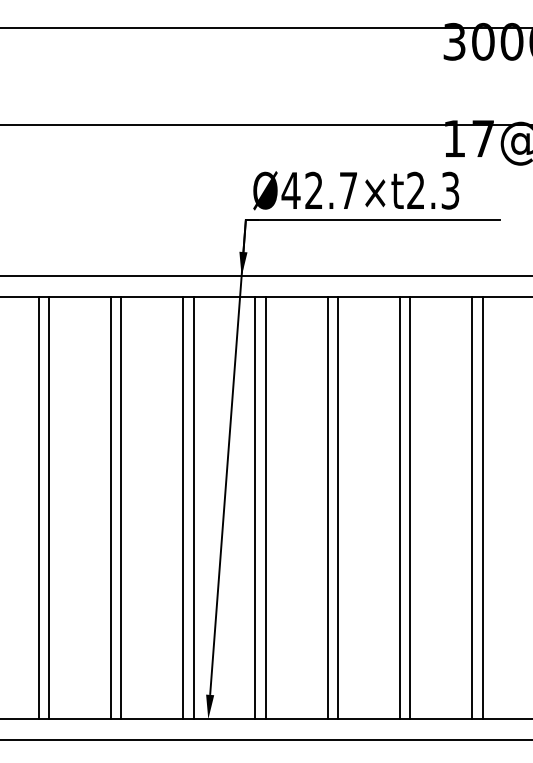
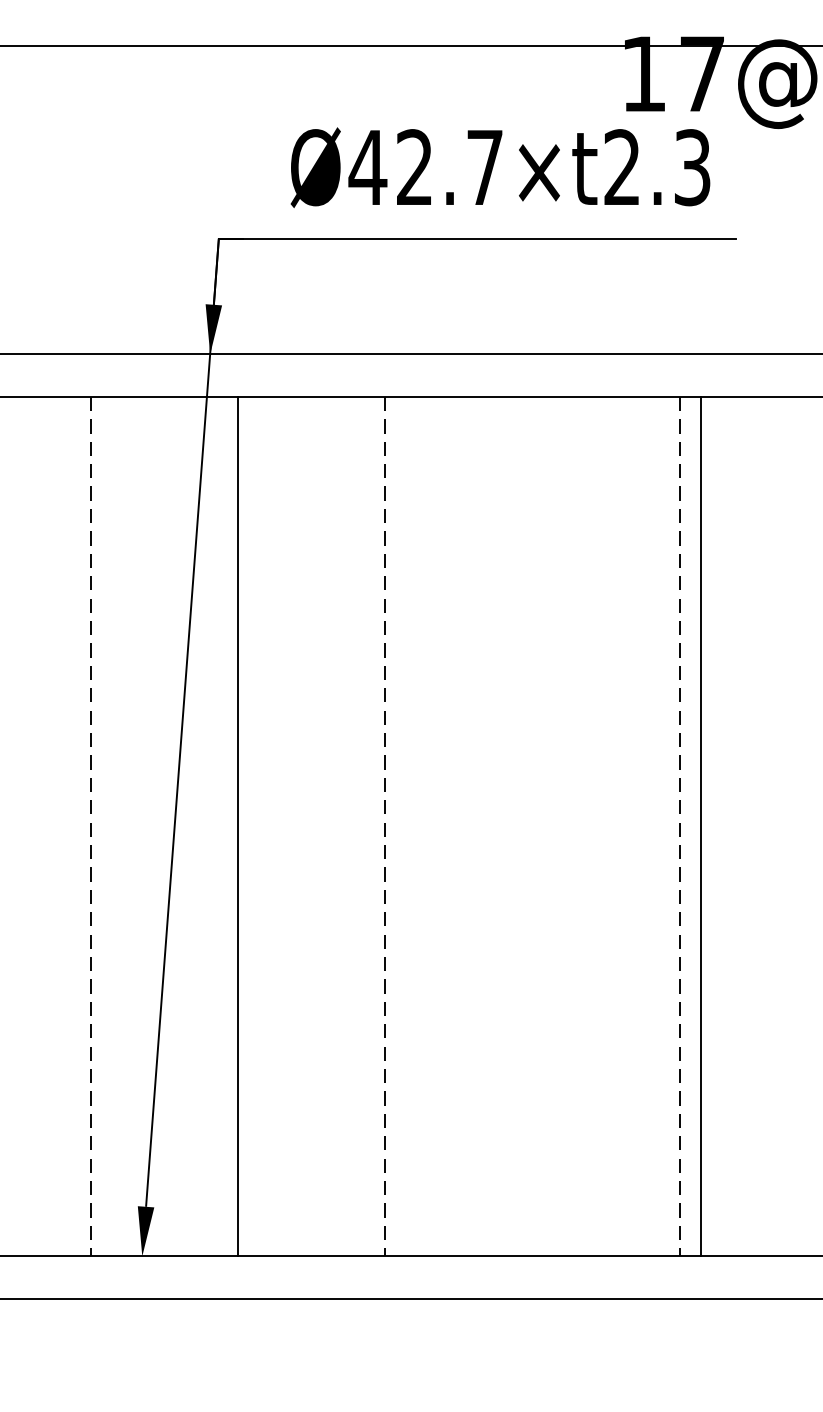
text: (356, 190) -> (501, 167), moved
line: (183, 508) -> (91, 827), solid -> dashed
line: (193, 508) -> (112, 827), removed
line: (265, 508) -> (258, 827), removed
line: (327, 508) -> (385, 827), solid -> dashed
line: (338, 508) -> (407, 827), removed
line: (399, 508) -> (531, 827), removed
line: (410, 508) -> (554, 827), removed
line: (472, 508) -> (680, 827), solid -> dashed

